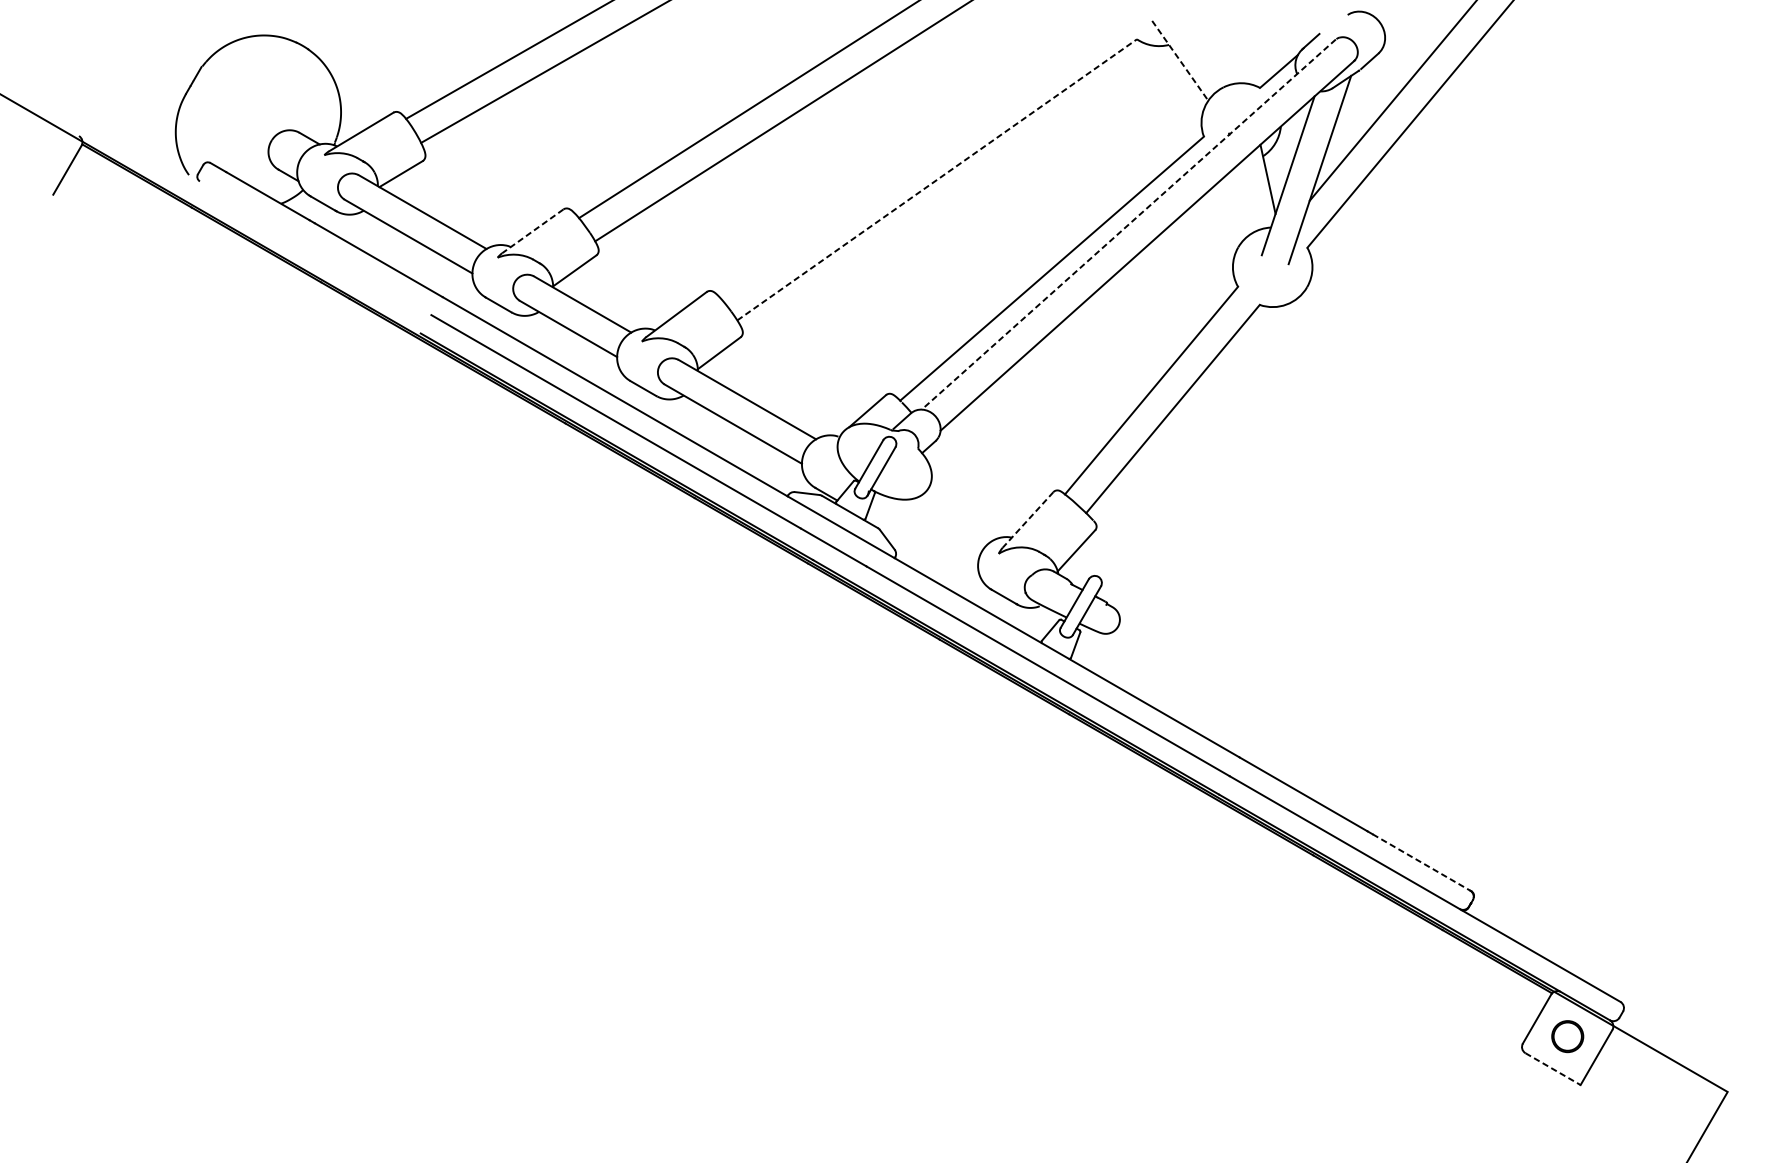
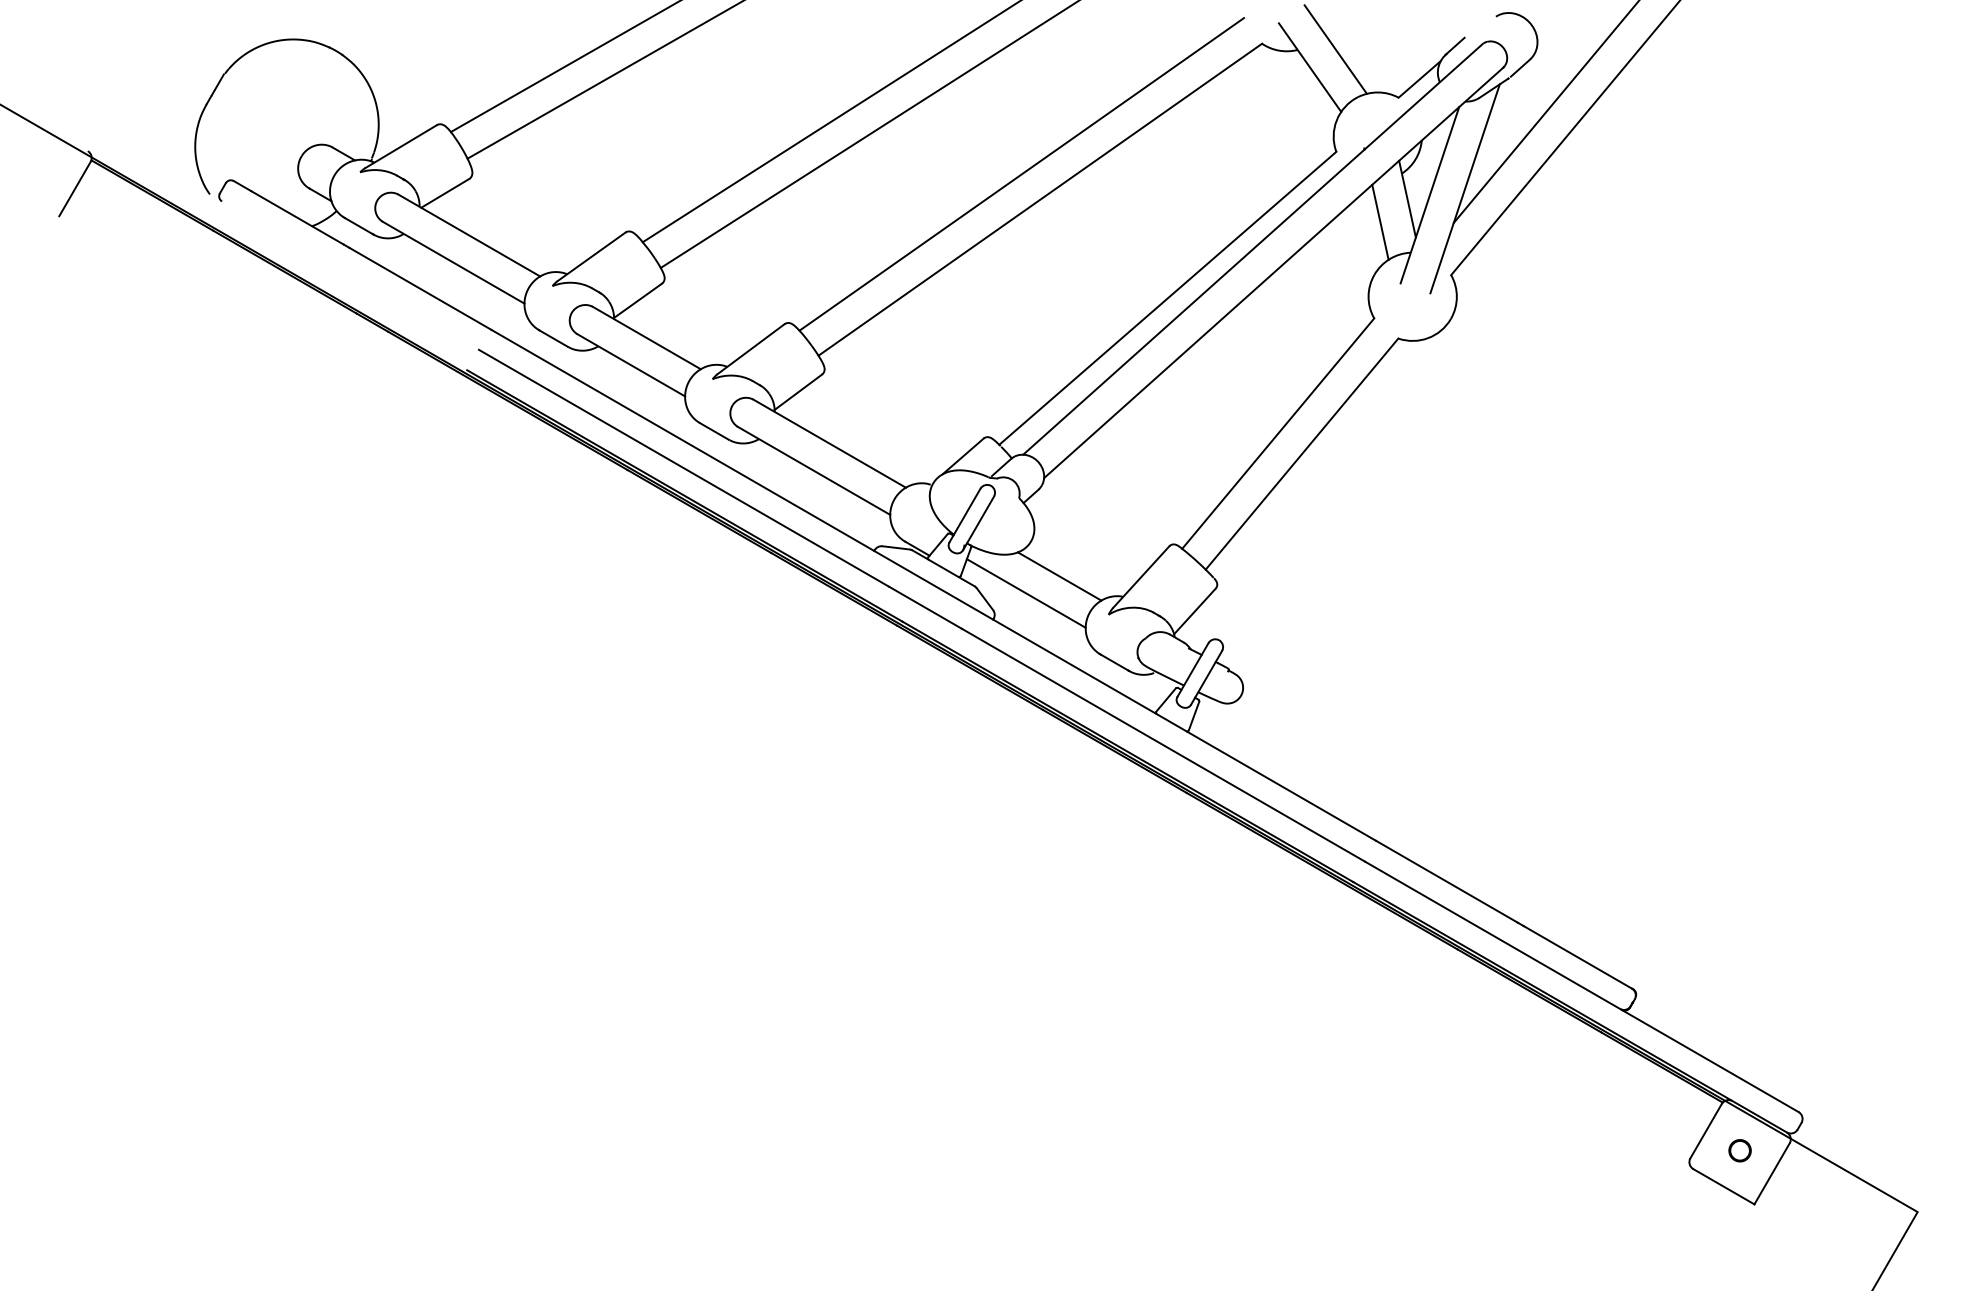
line: (1203, 44) -> (1335, 49), added
line: (1180, 61) -> (1310, 68), dashed -> solid
line: (920, 157) -> (1021, 174), added
line: (937, 179) -> (1040, 199), dashed -> solid
line: (1243, 199) -> (1380, 221), added
line: (1128, 224) -> (1252, 249), dashed -> solid
line: (532, 231) -> (591, 256), dashed -> solid
line: (954, 519) -> (1059, 576), added
line: (1028, 520) -> (1141, 577), dashed -> solid
line: (923, 534) -> (1025, 593), added
line: (1422, 862) -> (1578, 957), dashed -> solid
circle: (1567, 1036) -> (1739, 1150), size x0.62
line: (1553, 1068) -> (1724, 1186), dashed -> solid

